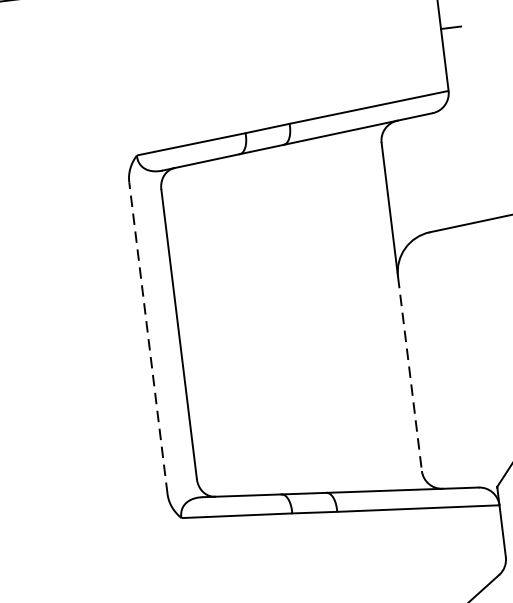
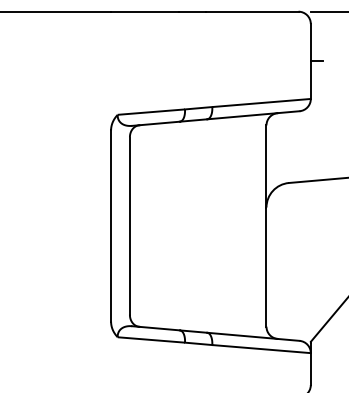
line: (149, 338) -> (111, 226), dashed -> solid
line: (410, 374) -> (266, 267), dashed -> solid

